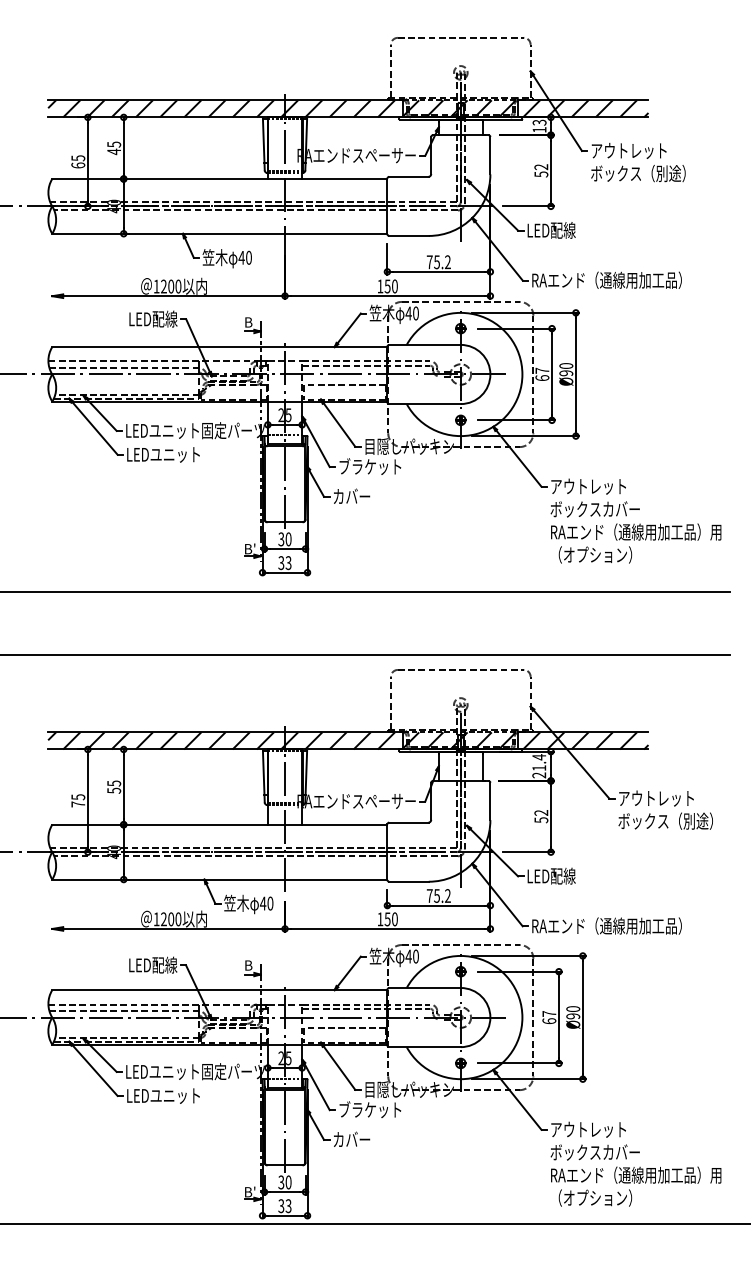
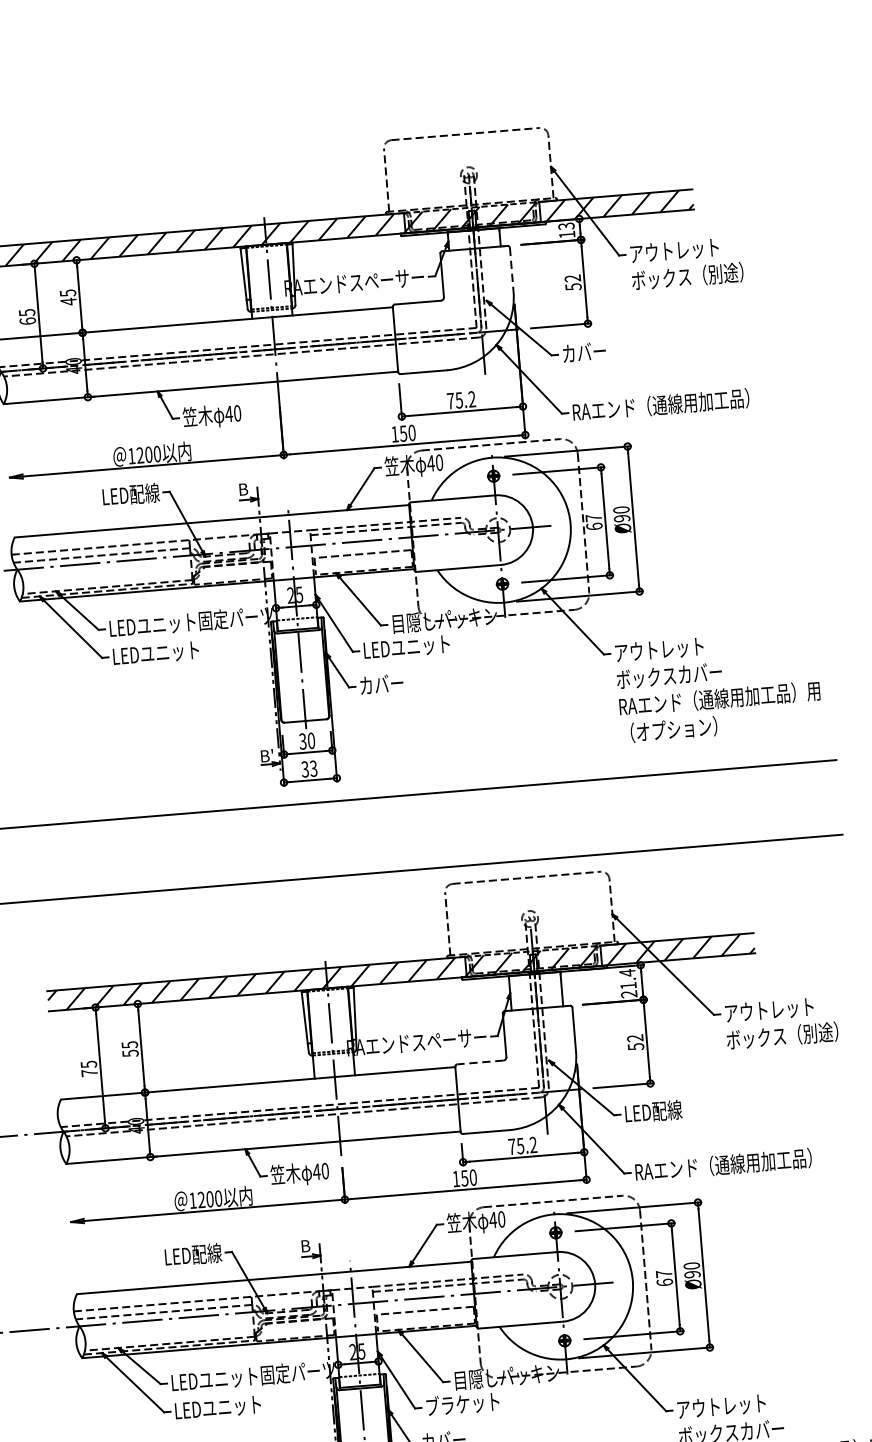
line: (490, 155) -> (511, 269), solid -> dashed
text: (551, 230) -> (590, 351), LED配線 -> カバー
text: (375, 466) -> (406, 646), ブラケット -> LEDユニット
line: (408, 822) -> (479, 1062), solid -> dashed

